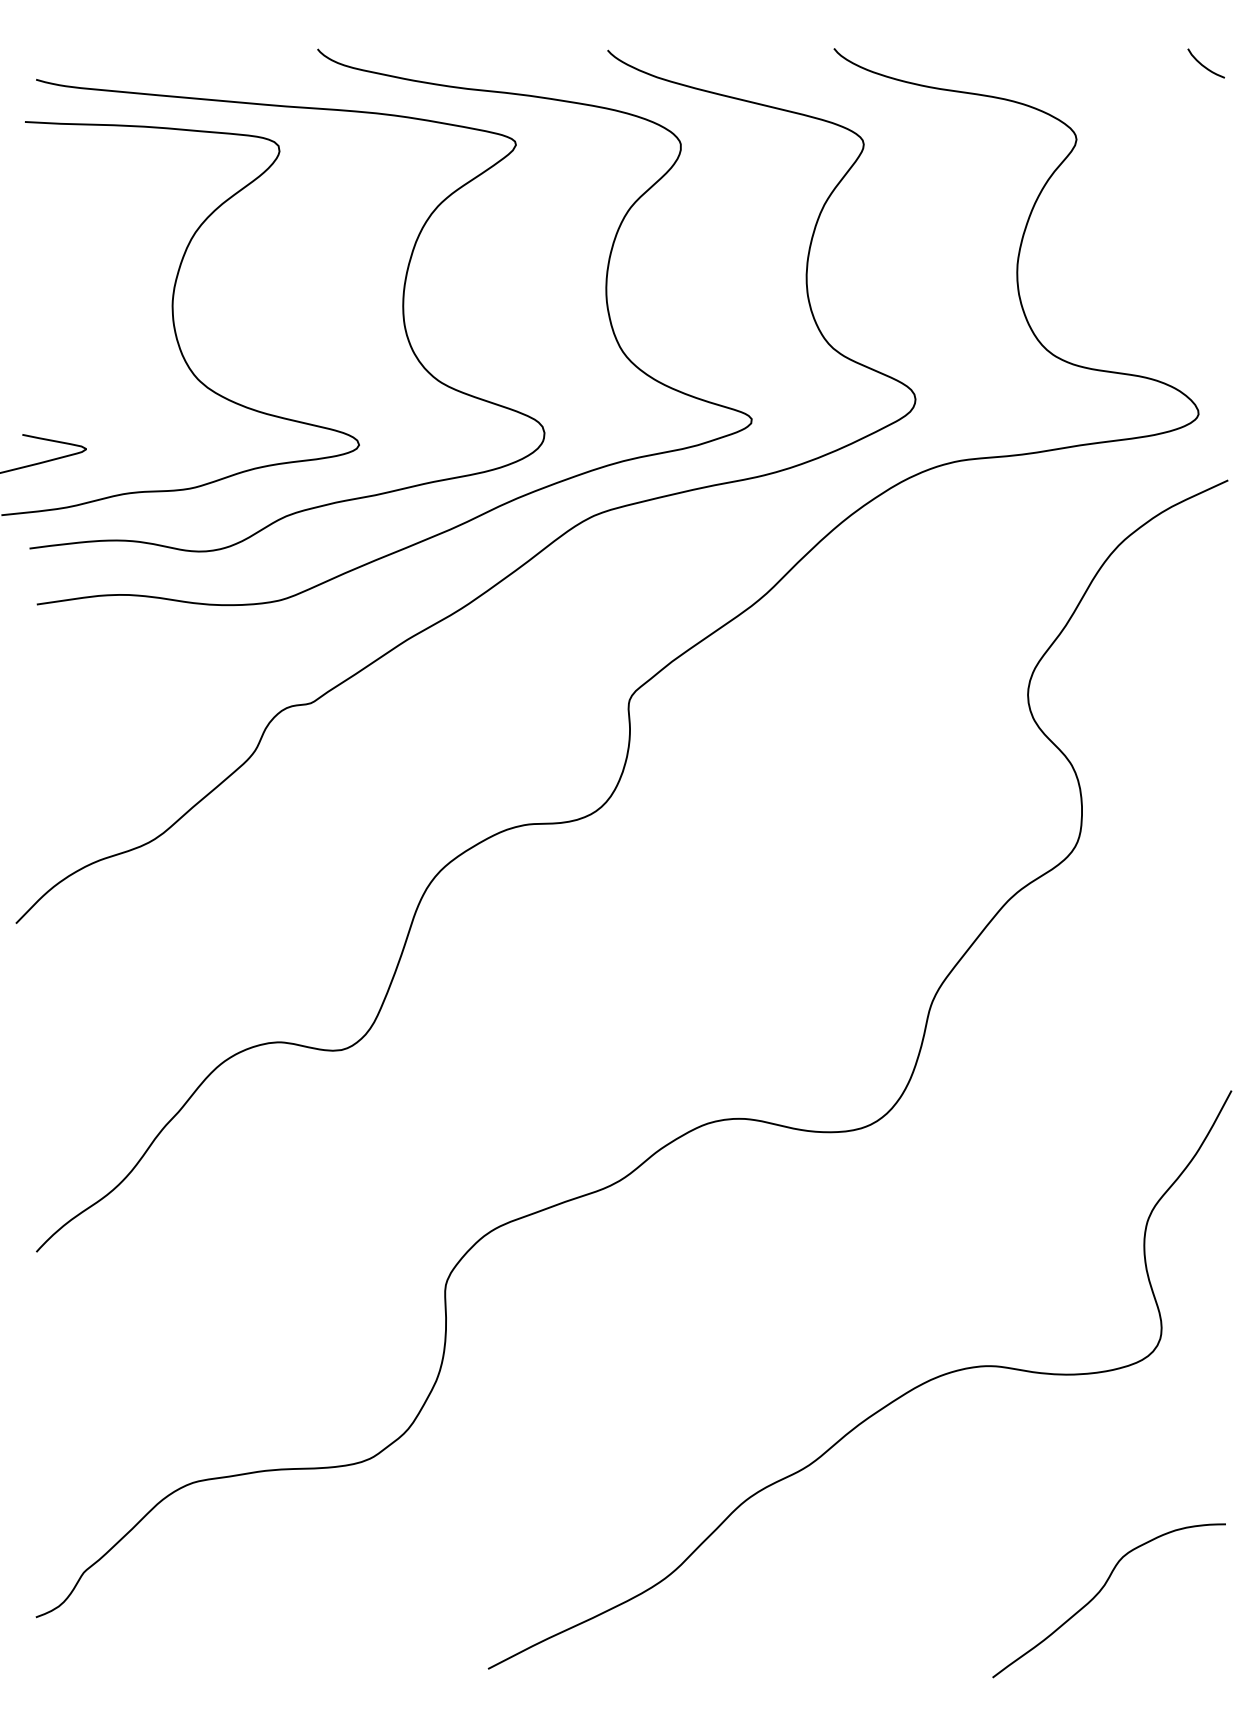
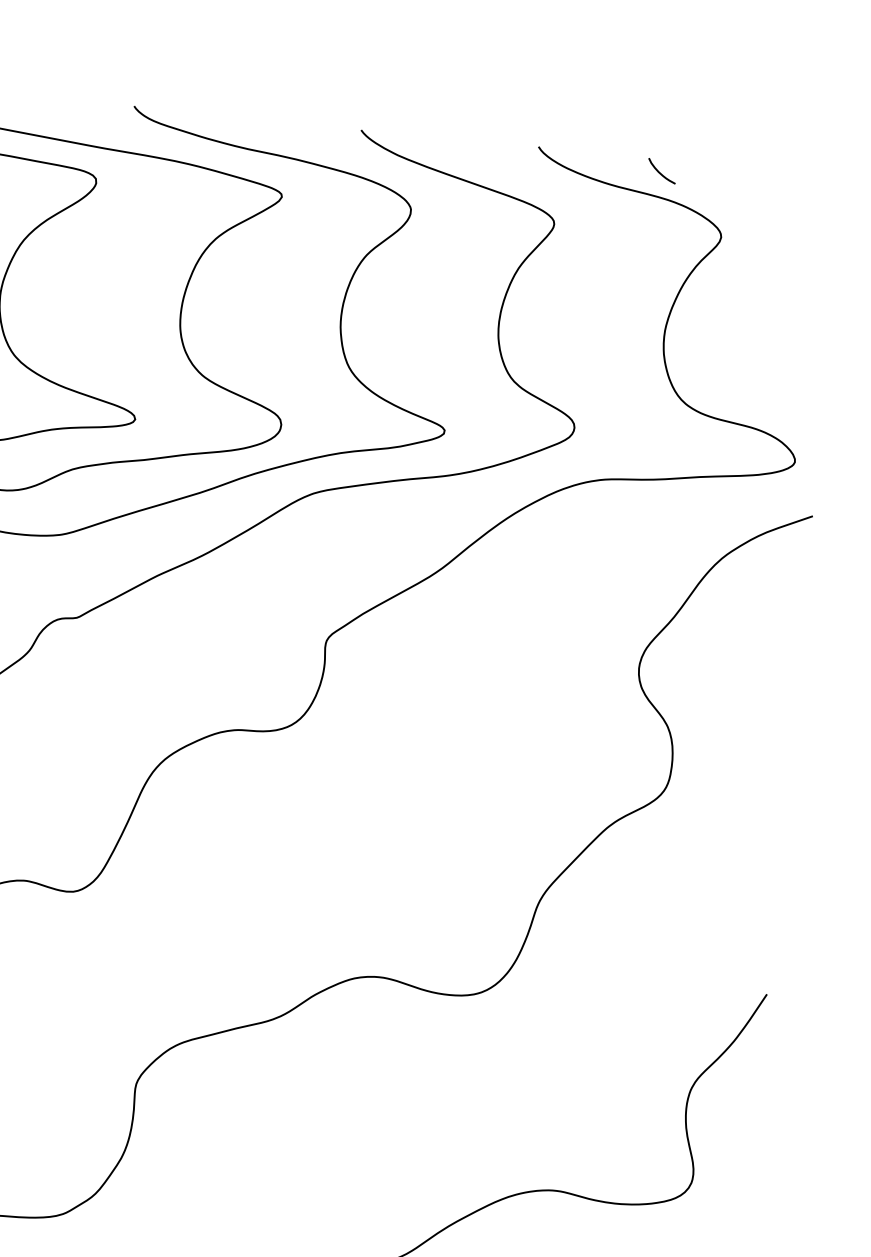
curve: (1203, 64) -> (659, 171), moved

